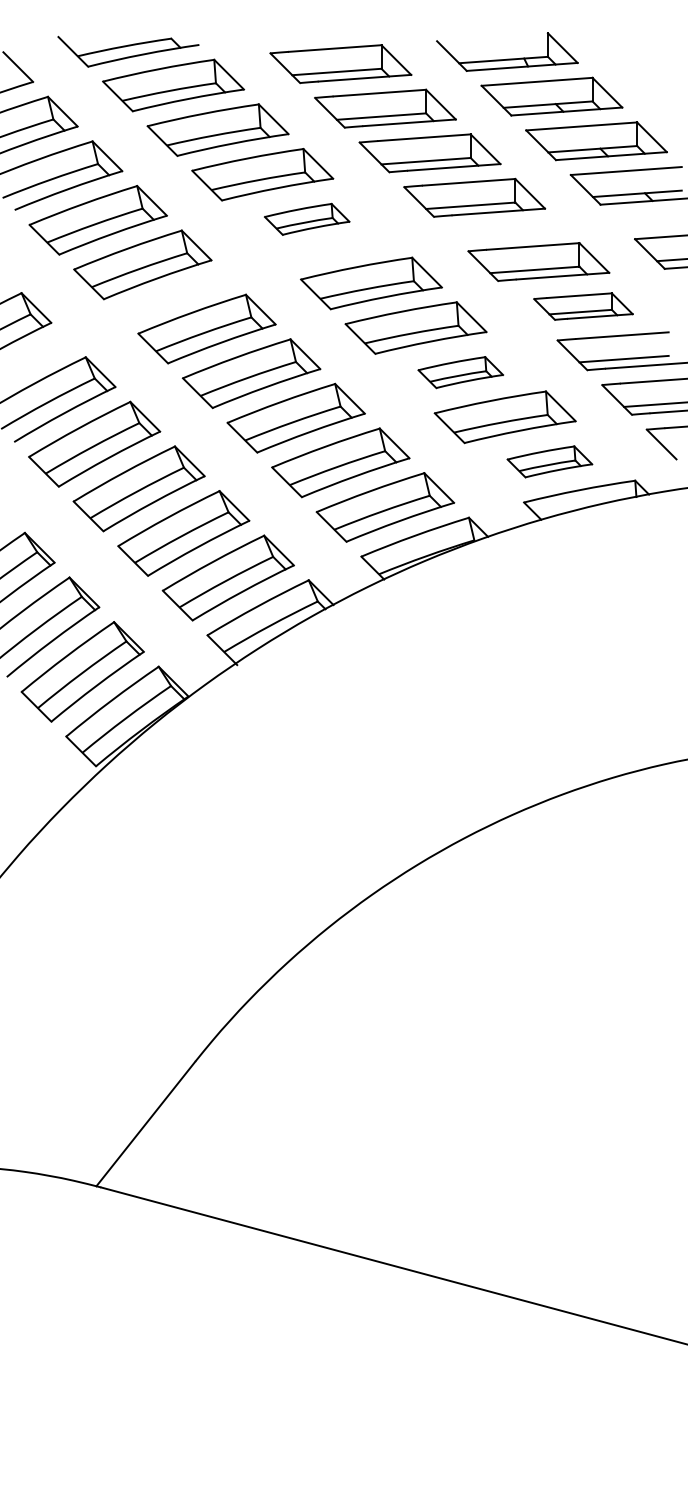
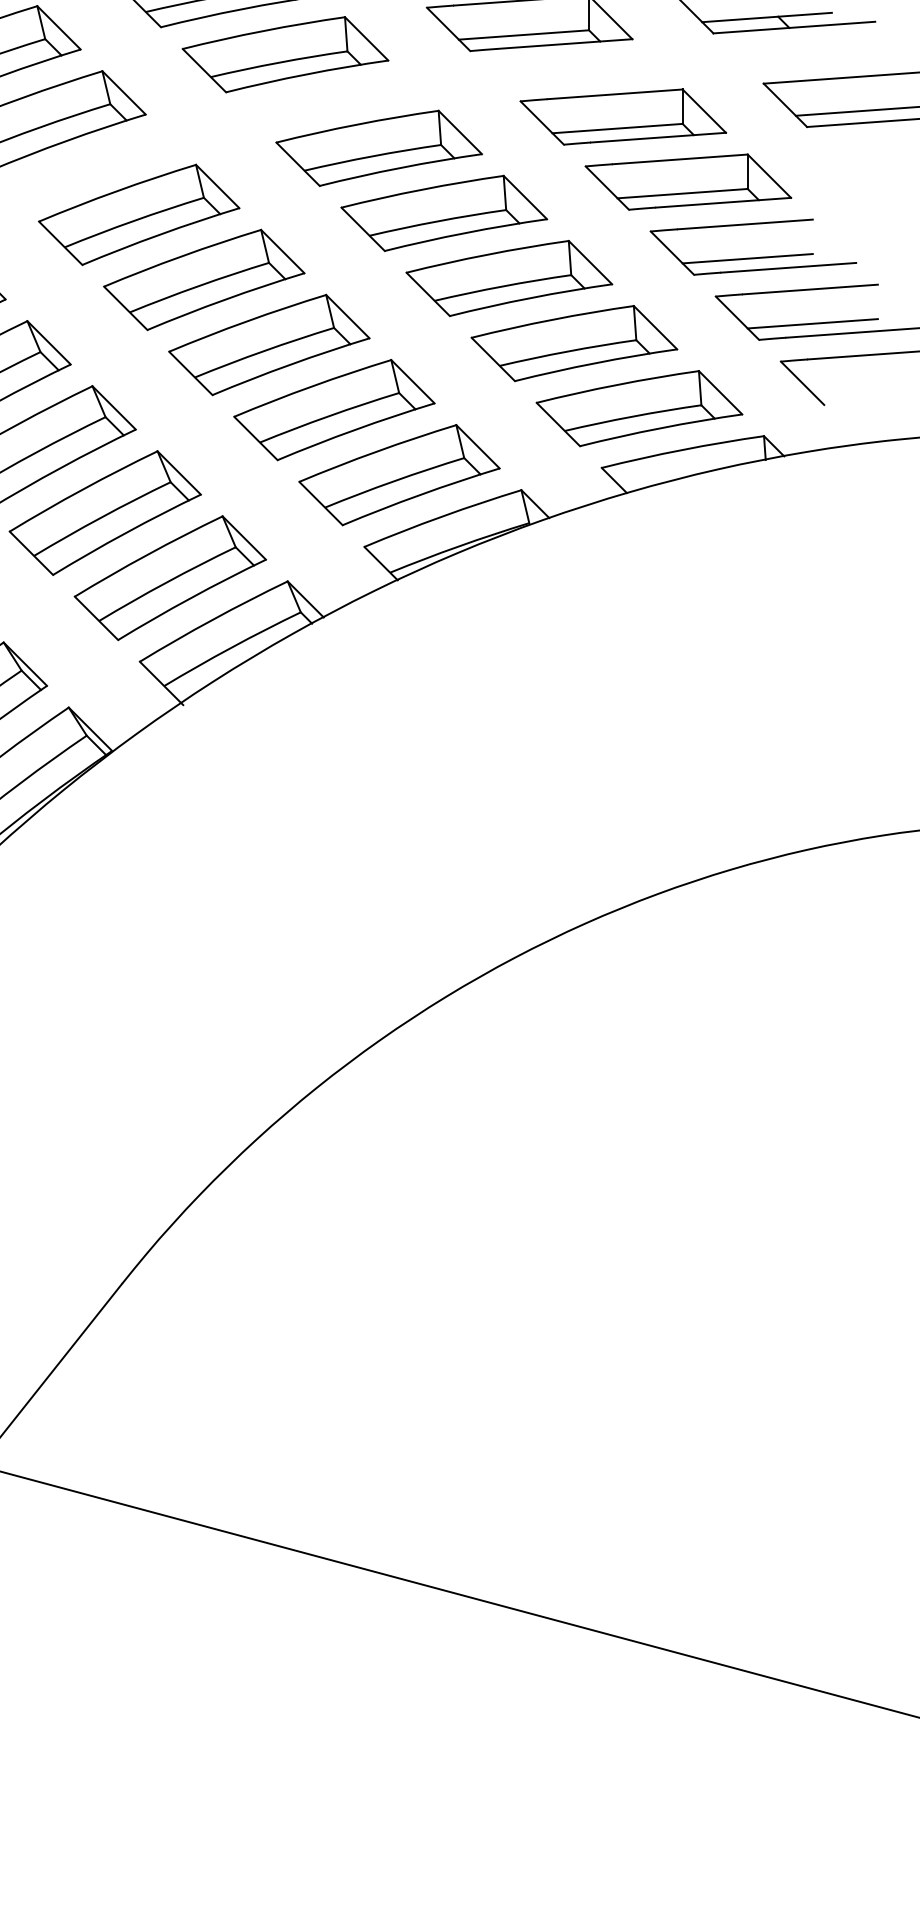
part: (306, 219) -> (284, 54), size x1.67
part: (583, 306) -> (688, 181), size x1.43
part: (460, 372) -> (509, 278), size x1.67
part: (549, 461) -> (638, 408), size x1.67

